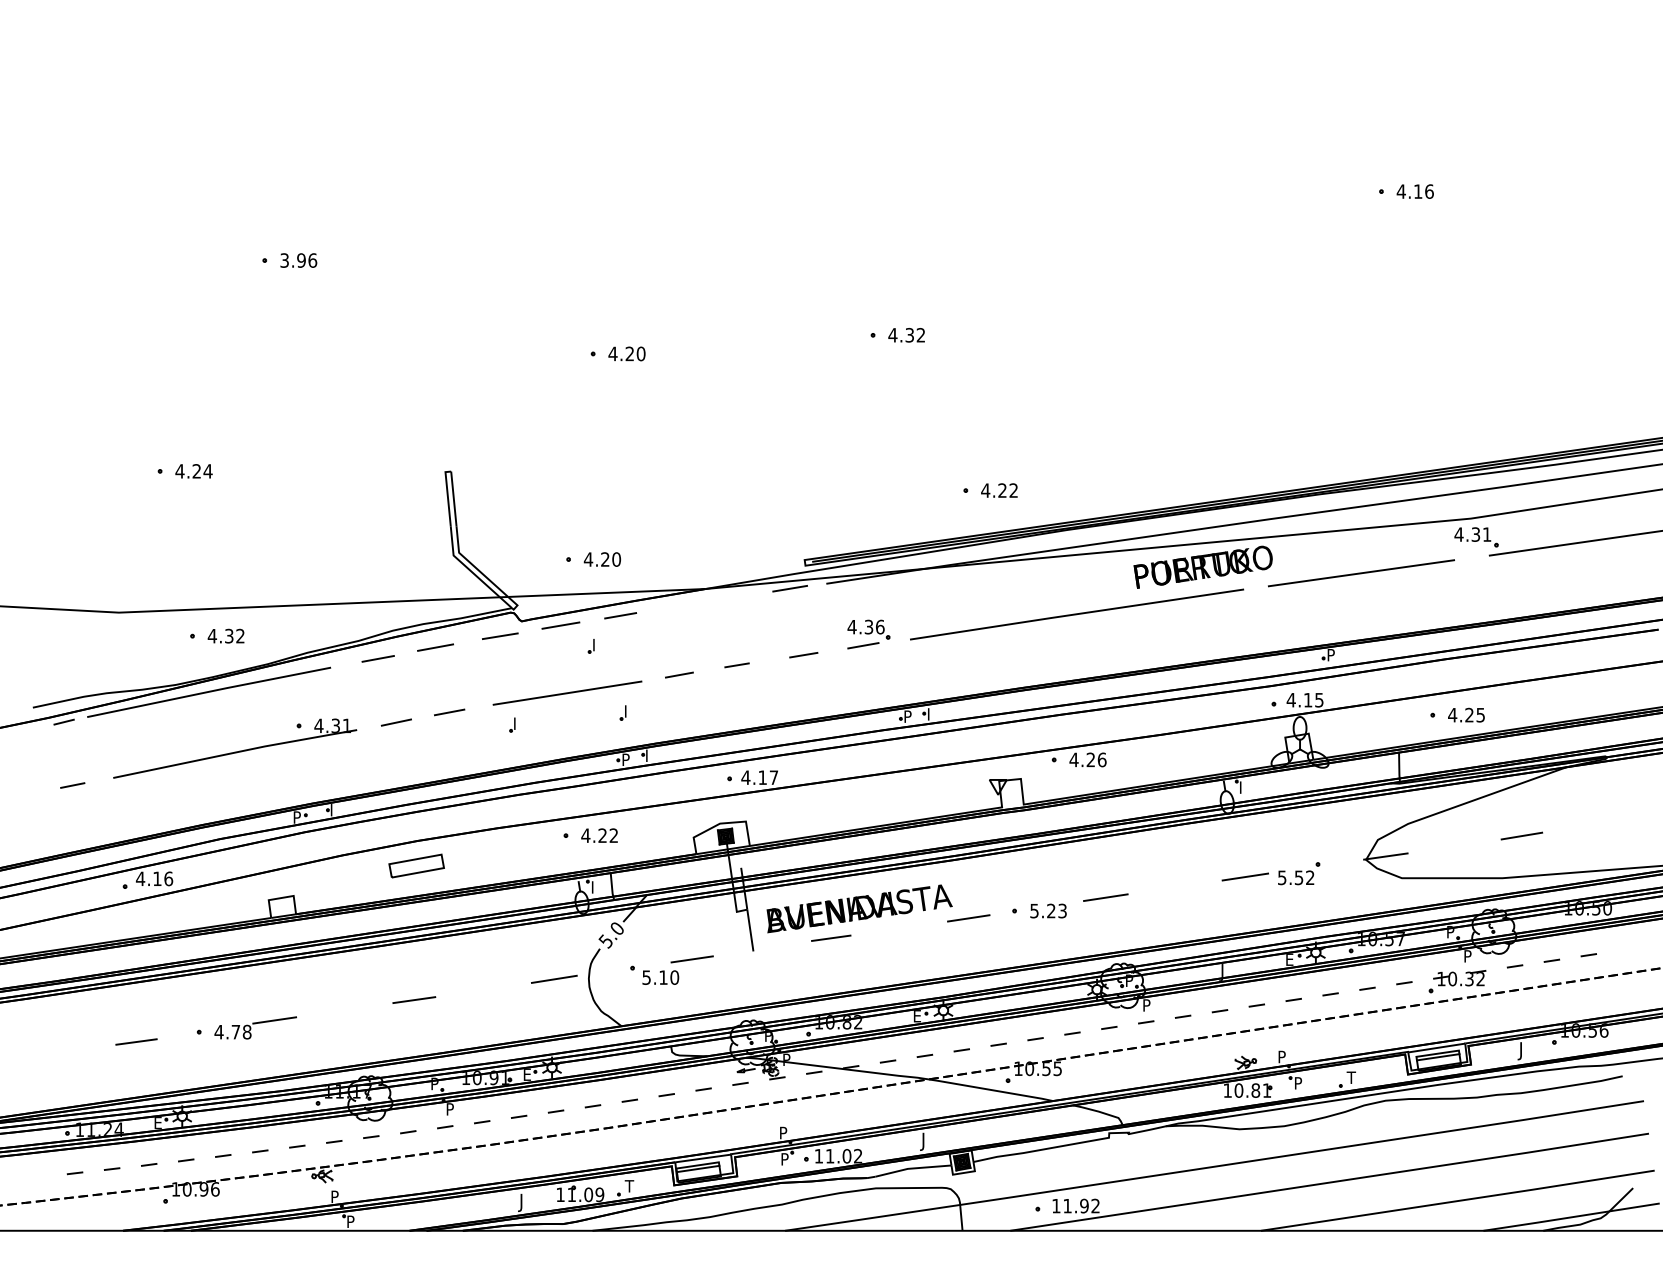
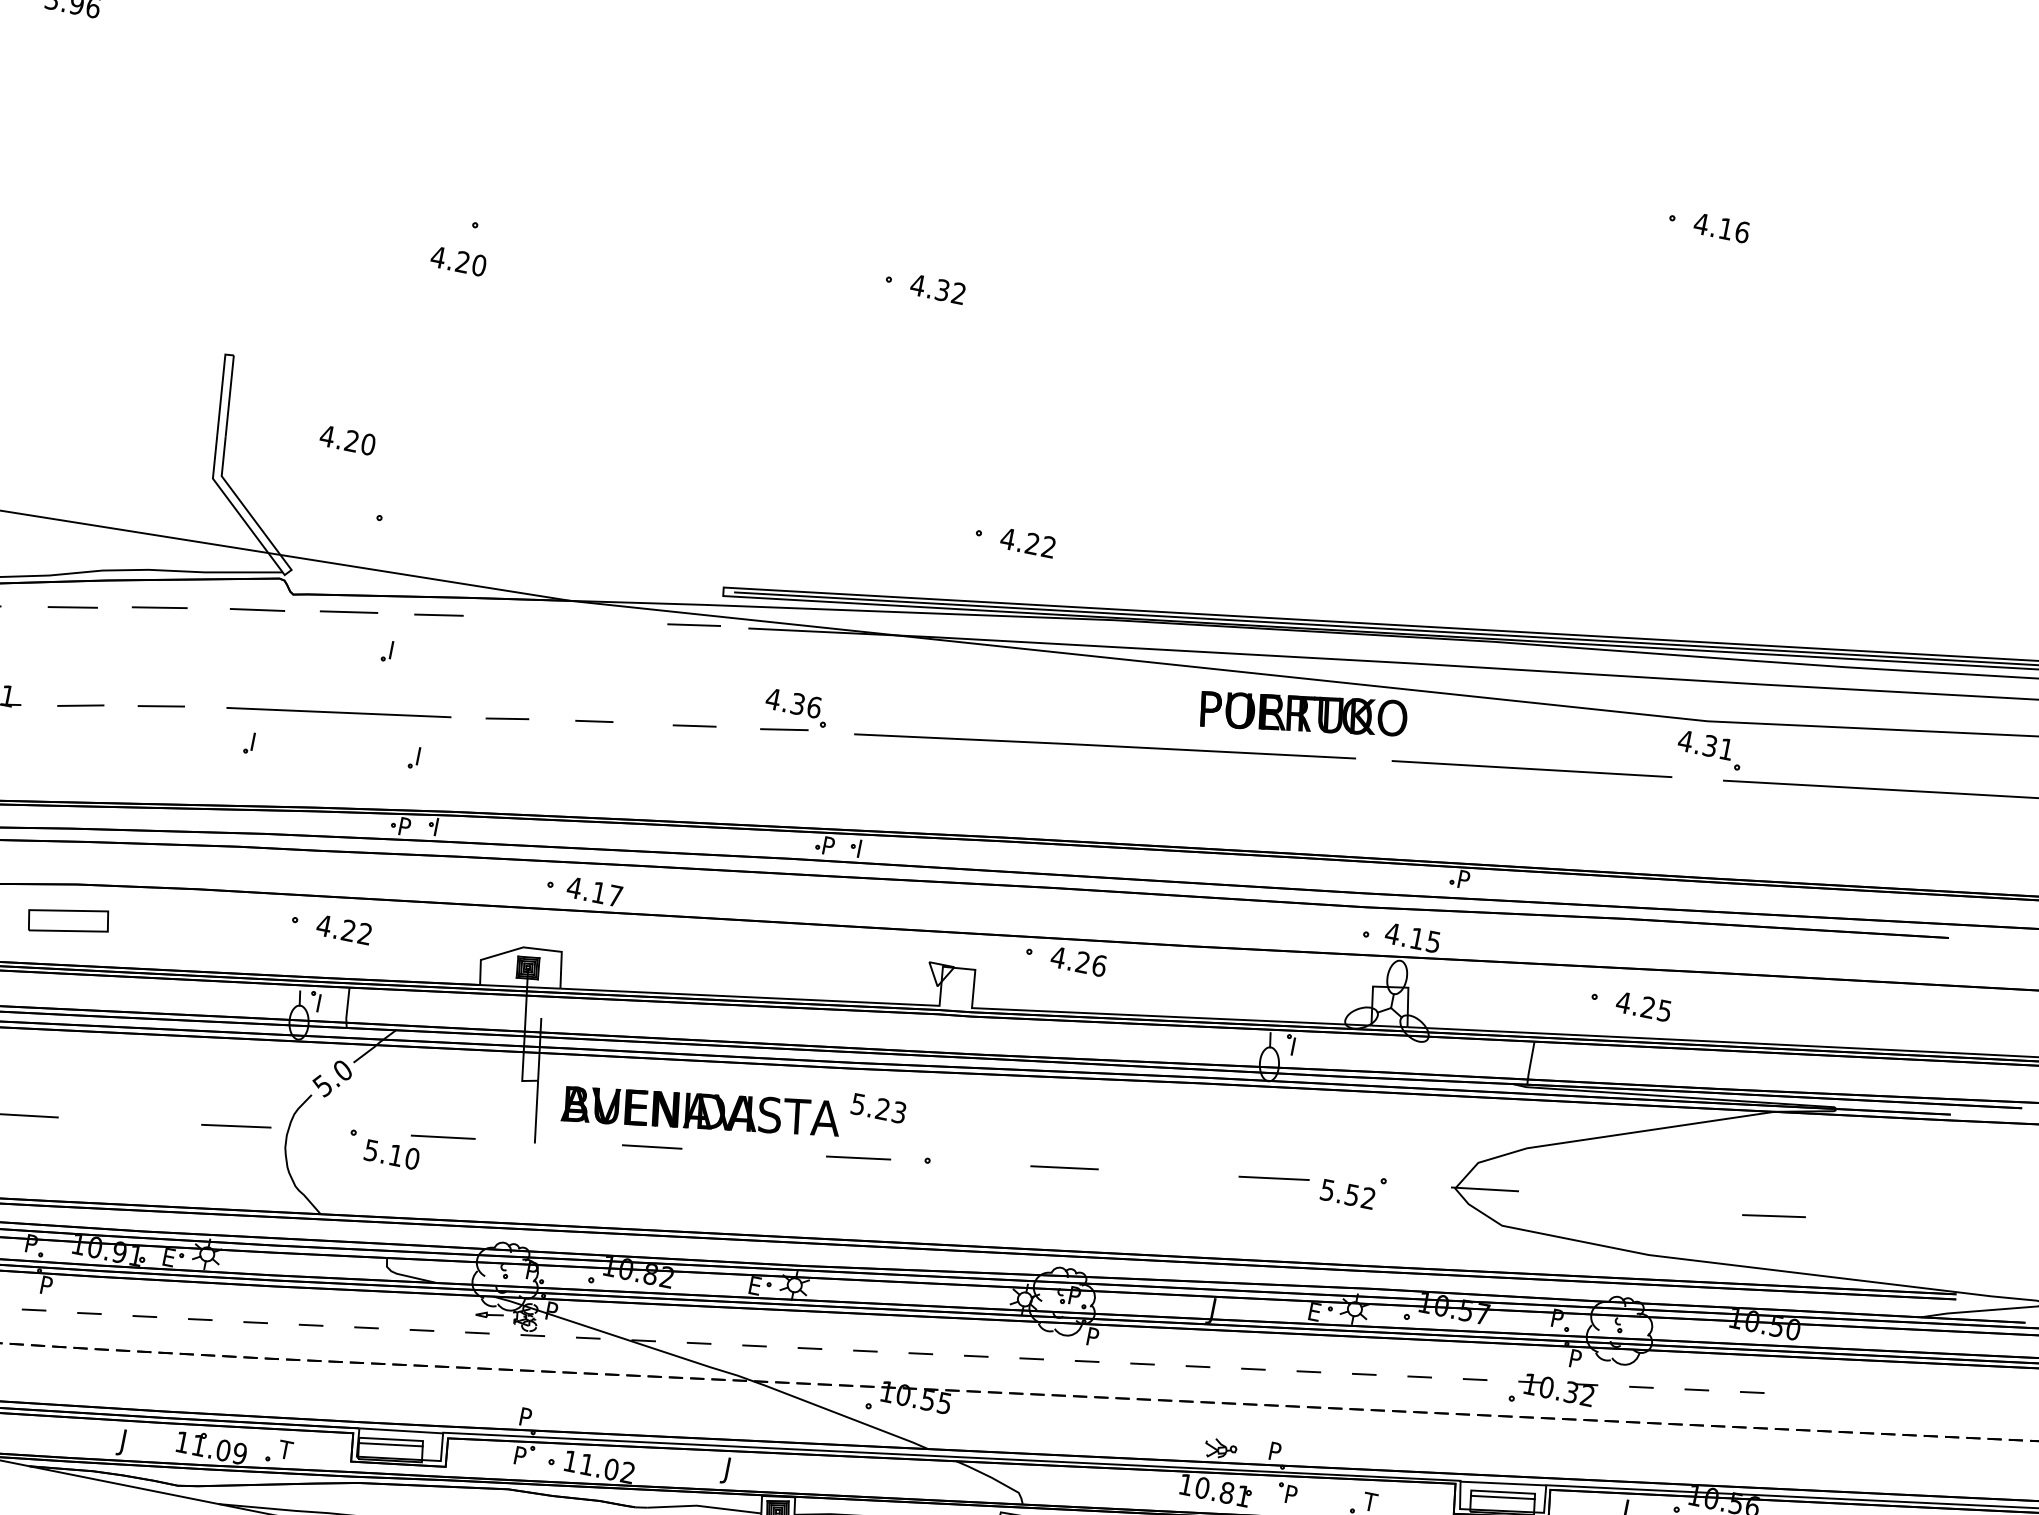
text: (626, 353) -> (458, 260), moved
text: (601, 559) -> (346, 440), moved
line: (1521, 835) -> (1773, 1215), moved
text: (1048, 910) -> (878, 1107), moved

